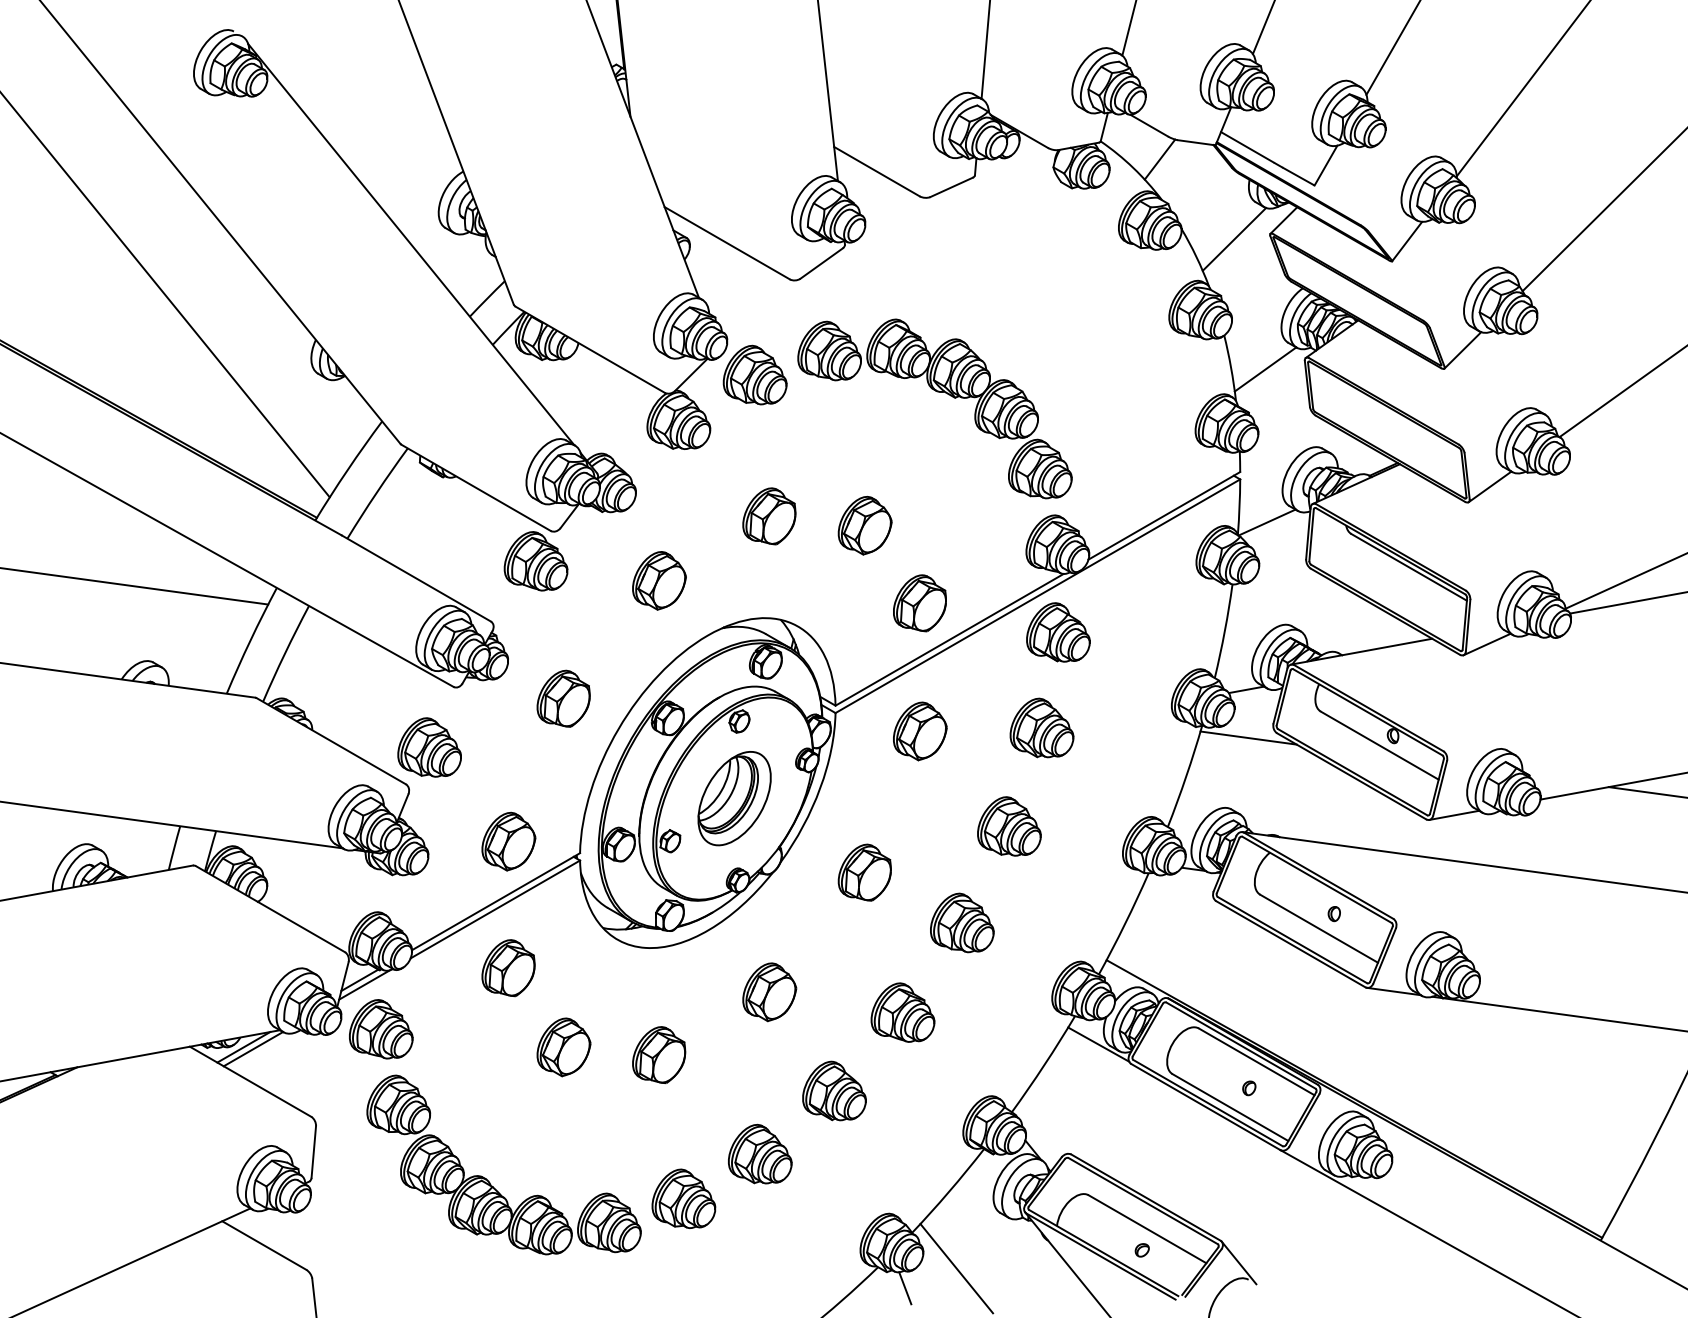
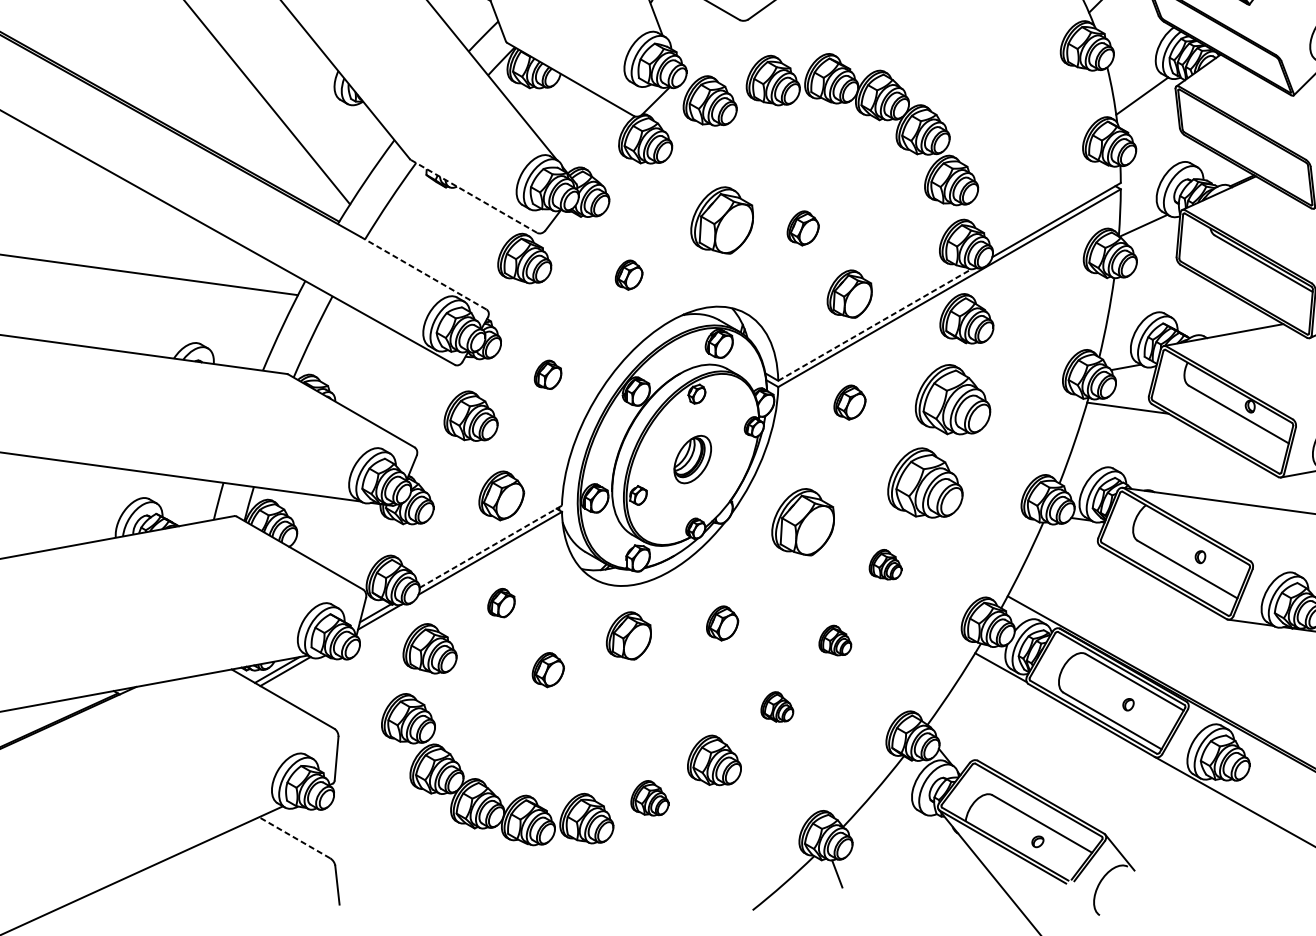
line: (476, 488) -> (474, 196), solid -> dashed
part: (769, 516) -> (722, 220), size x1.4
part: (864, 525) -> (802, 228), size x0.7
line: (415, 578) -> (422, 273), solid -> dashed
part: (659, 580) -> (629, 274), size x0.6
line: (949, 639) -> (874, 324), solid -> dashed
part: (563, 698) -> (547, 374), size x0.6
part: (1041, 727) -> (952, 399), size x1.4
part: (920, 731) -> (850, 402), size x0.7
part: (429, 747) -> (470, 416), moved
part: (734, 798) -> (692, 459), size x0.6
part: (1009, 826) -> (925, 483), size x1.4
part: (864, 872) -> (802, 522), size x1.4
line: (496, 901) -> (491, 546), solid -> dashed
part: (962, 922) -> (885, 564), size x0.6
part: (508, 968) -> (501, 603), size x0.6
part: (769, 992) -> (722, 623), size x0.7
part: (902, 1012) -> (834, 640), size x0.6
part: (381, 1029) -> (430, 648), moved
part: (563, 1047) -> (547, 670), size x0.7
part: (659, 1054) -> (629, 635), moved
part: (834, 1090) -> (777, 706), size x0.6
part: (683, 1198) -> (649, 797), size x0.7
line: (263, 1245) -> (294, 837), solid -> dashed
line: (956, 1268) -> (880, 857), removed

